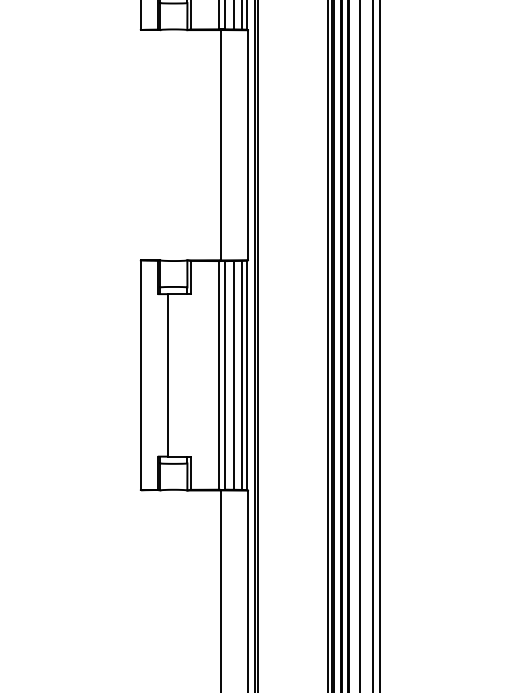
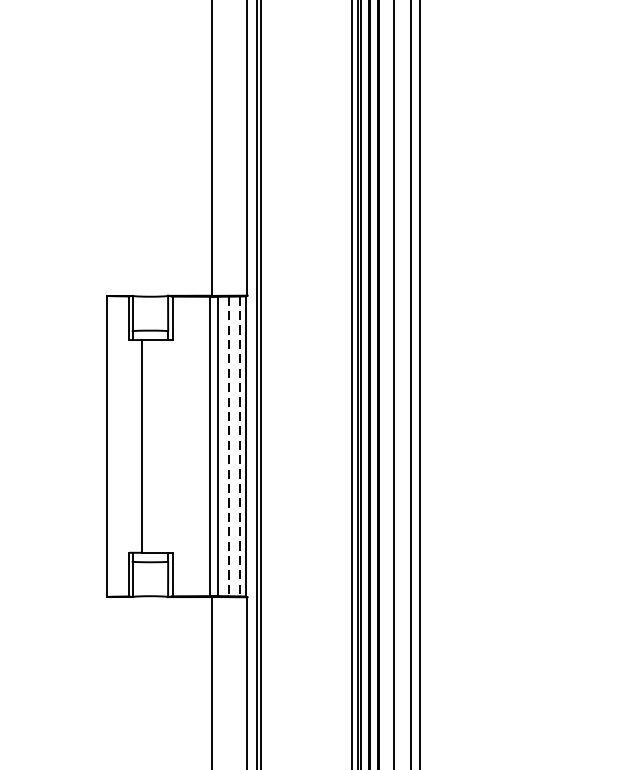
line: (233, 375) -> (228, 446), solid -> dashed
line: (242, 375) -> (240, 446), solid -> dashed

